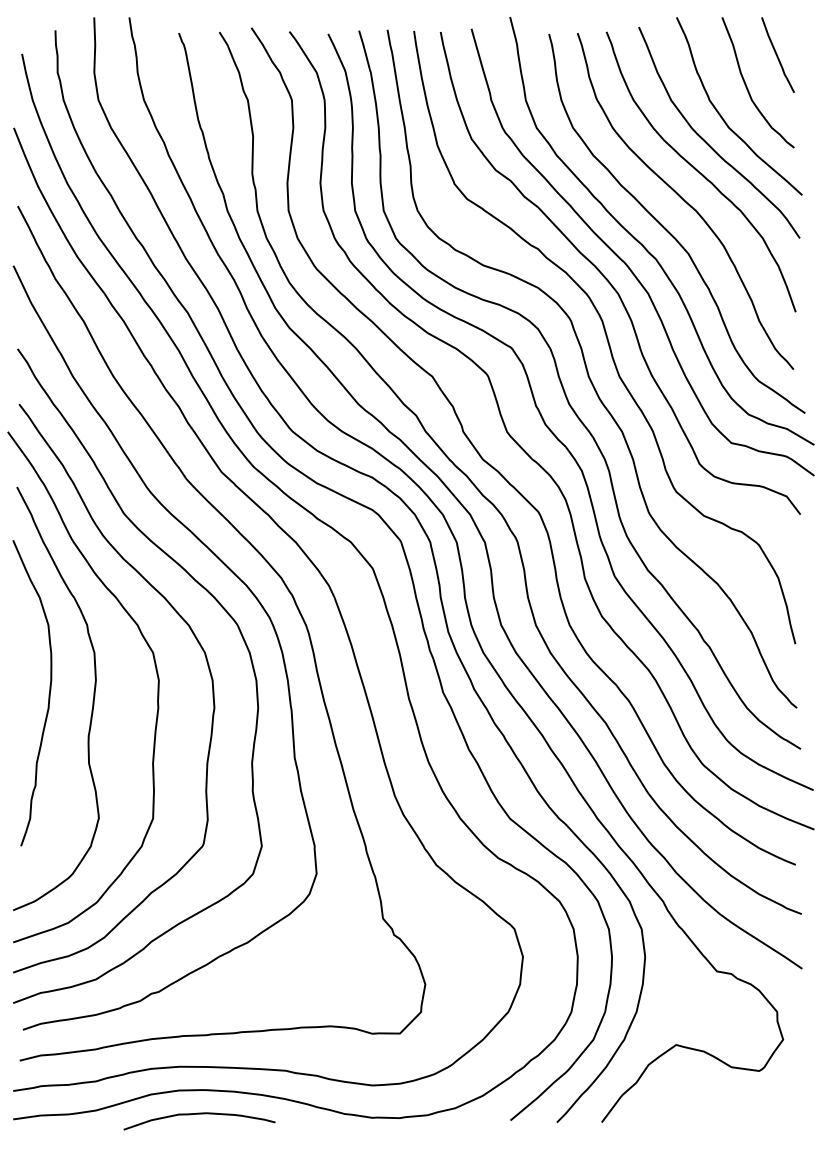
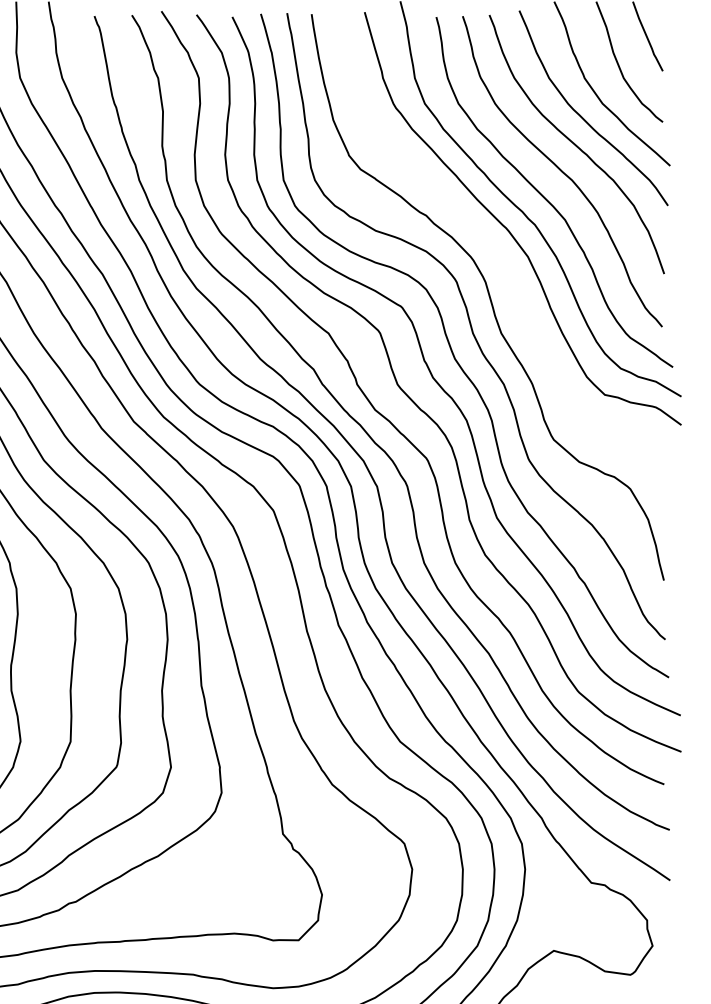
curve: (608, 279) -> (491, 243), removed

